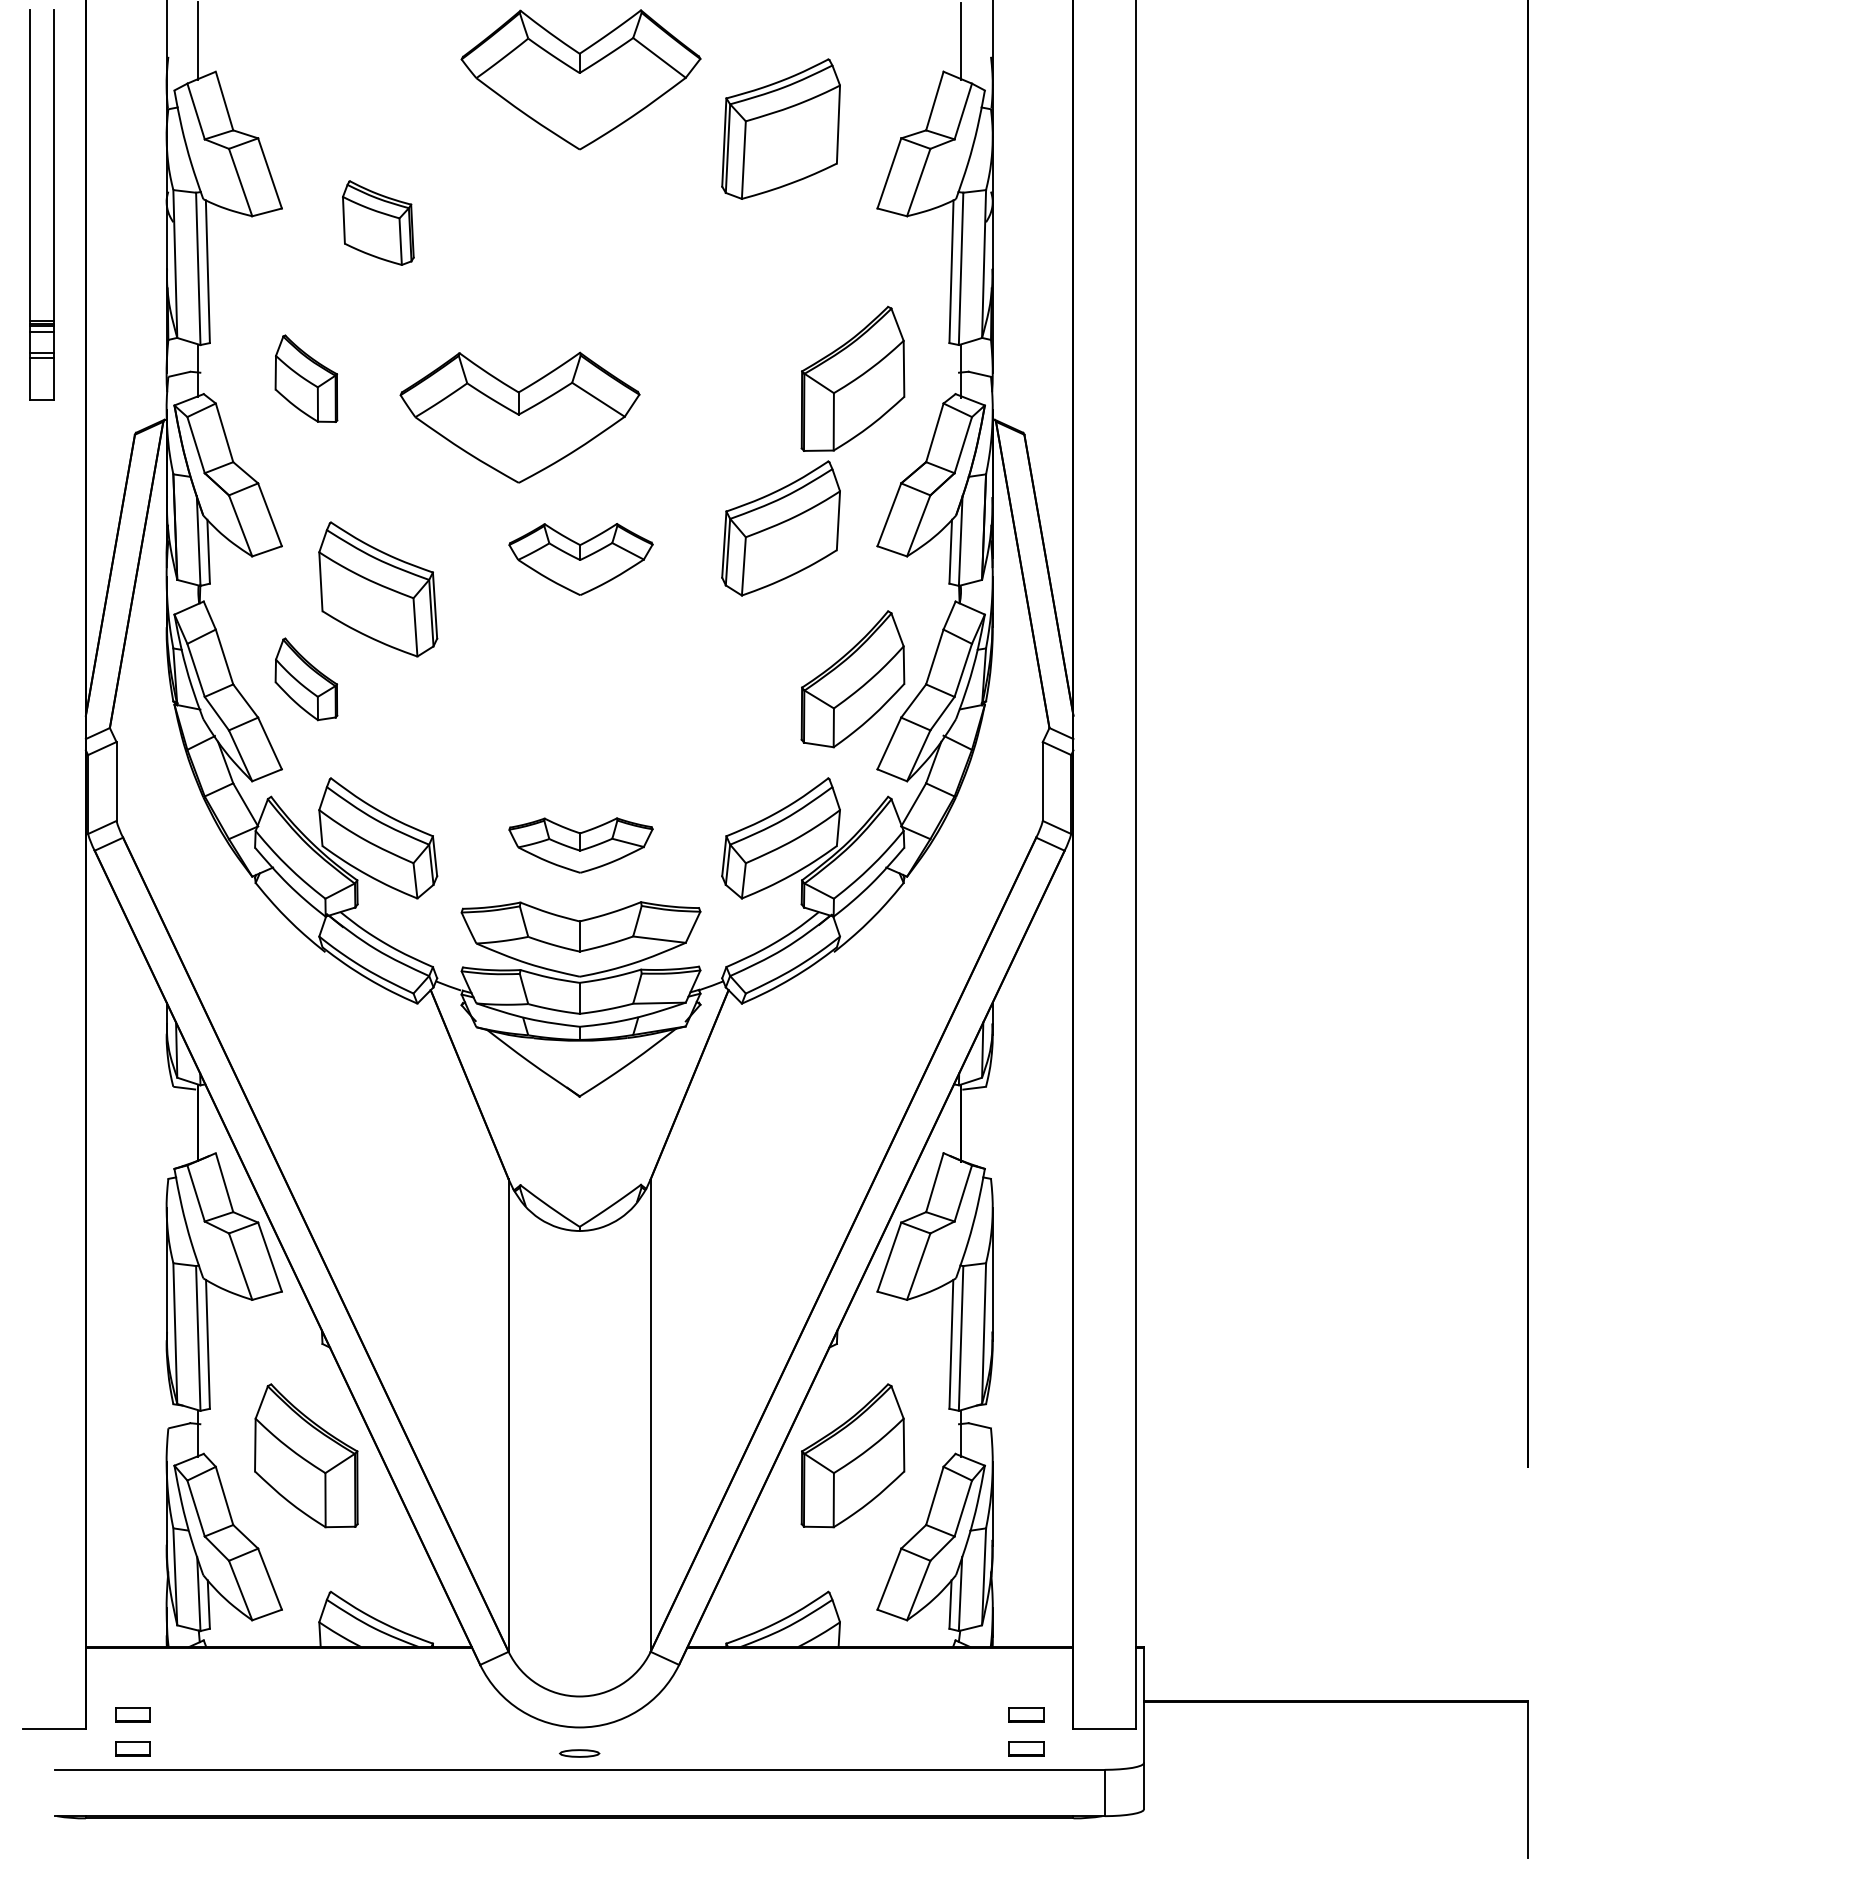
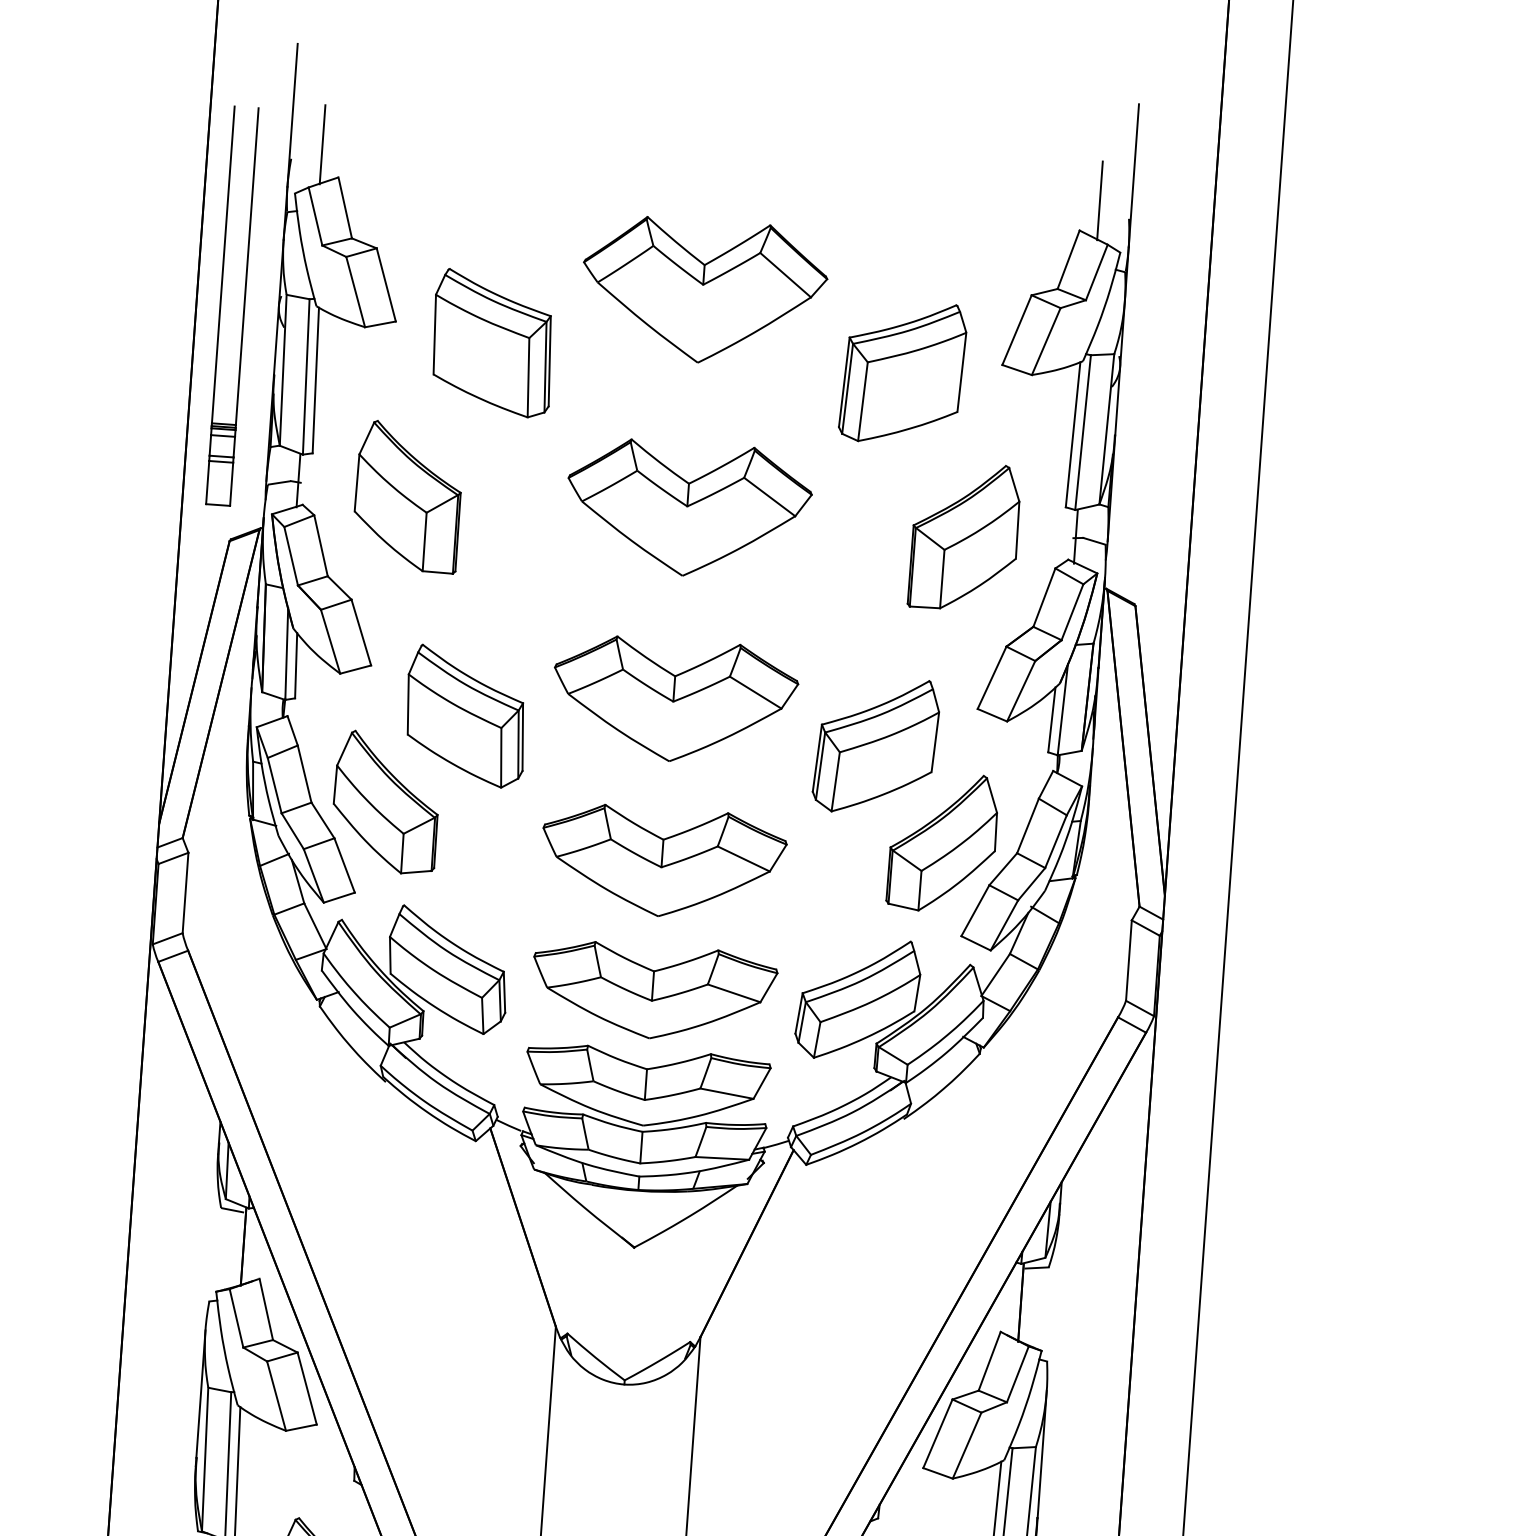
part: (580, 79) -> (703, 291), moved
part: (780, 128) -> (902, 372), moved
part: (30, 204) -> (220, 304), moved
part: (378, 222) -> (493, 342), size x1.67
part: (306, 378) -> (408, 496), size x1.67
part: (519, 417) -> (687, 509), moved
part: (780, 528) -> (875, 745), moved
part: (580, 559) -> (674, 700), size x1.67
part: (306, 679) -> (386, 802), size x1.67
part: (580, 717) -> (662, 861), added
part: (580, 845) -> (653, 992), size x1.67

